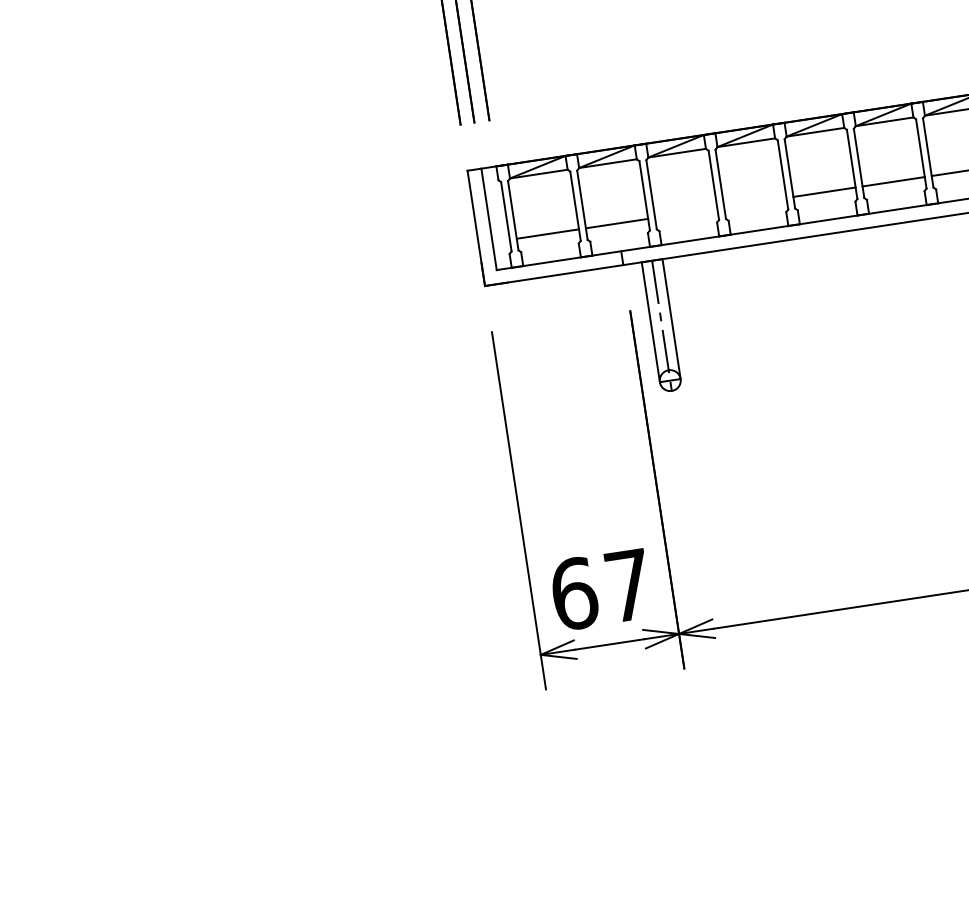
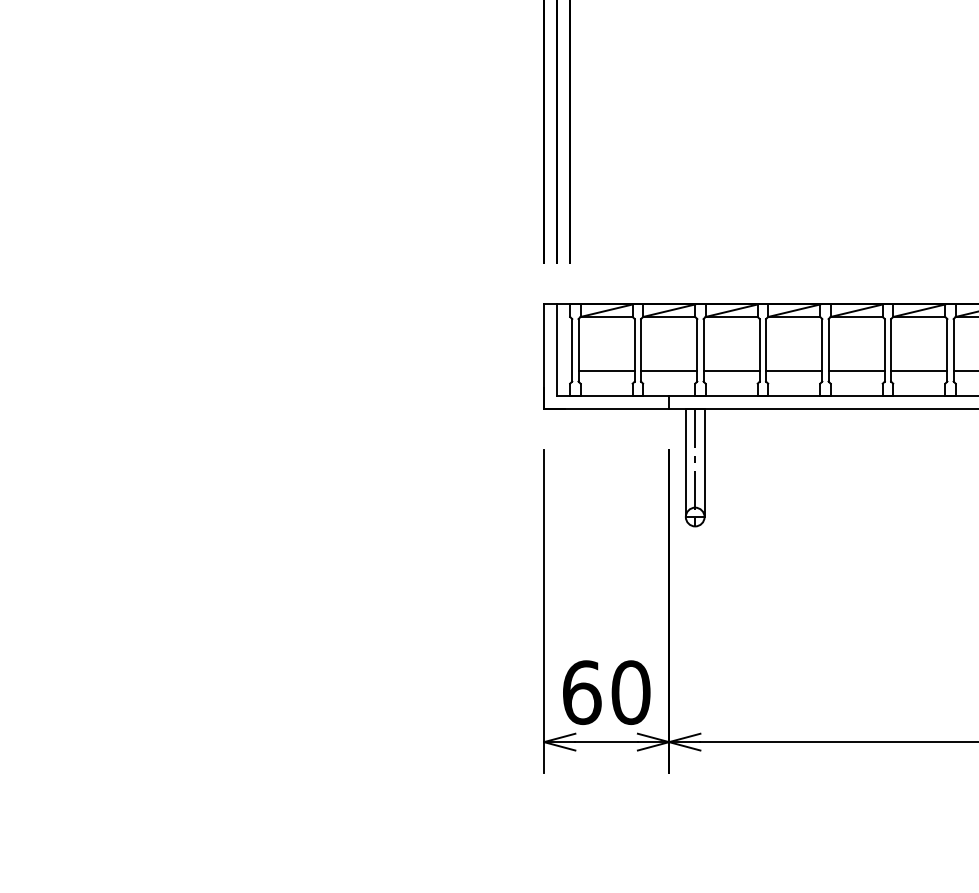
line: (755, 202) -> (794, 371), added
line: (686, 213) -> (731, 371), added
text: (628, 585) -> (630, 692), 67 -> 60

